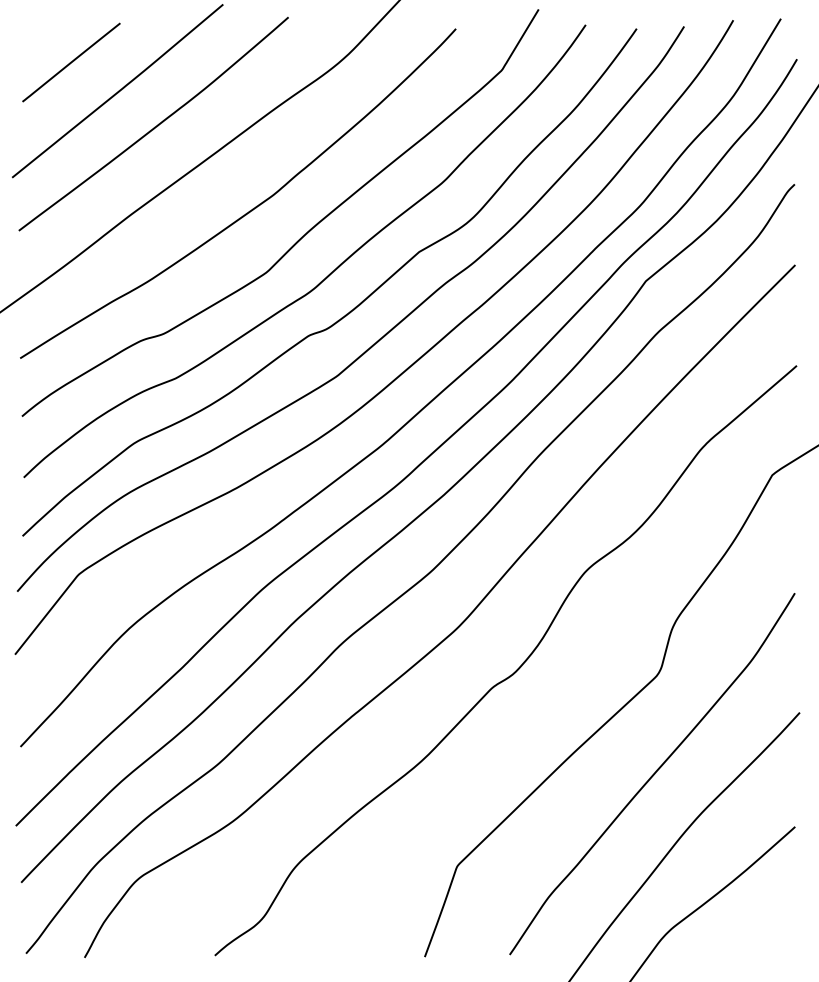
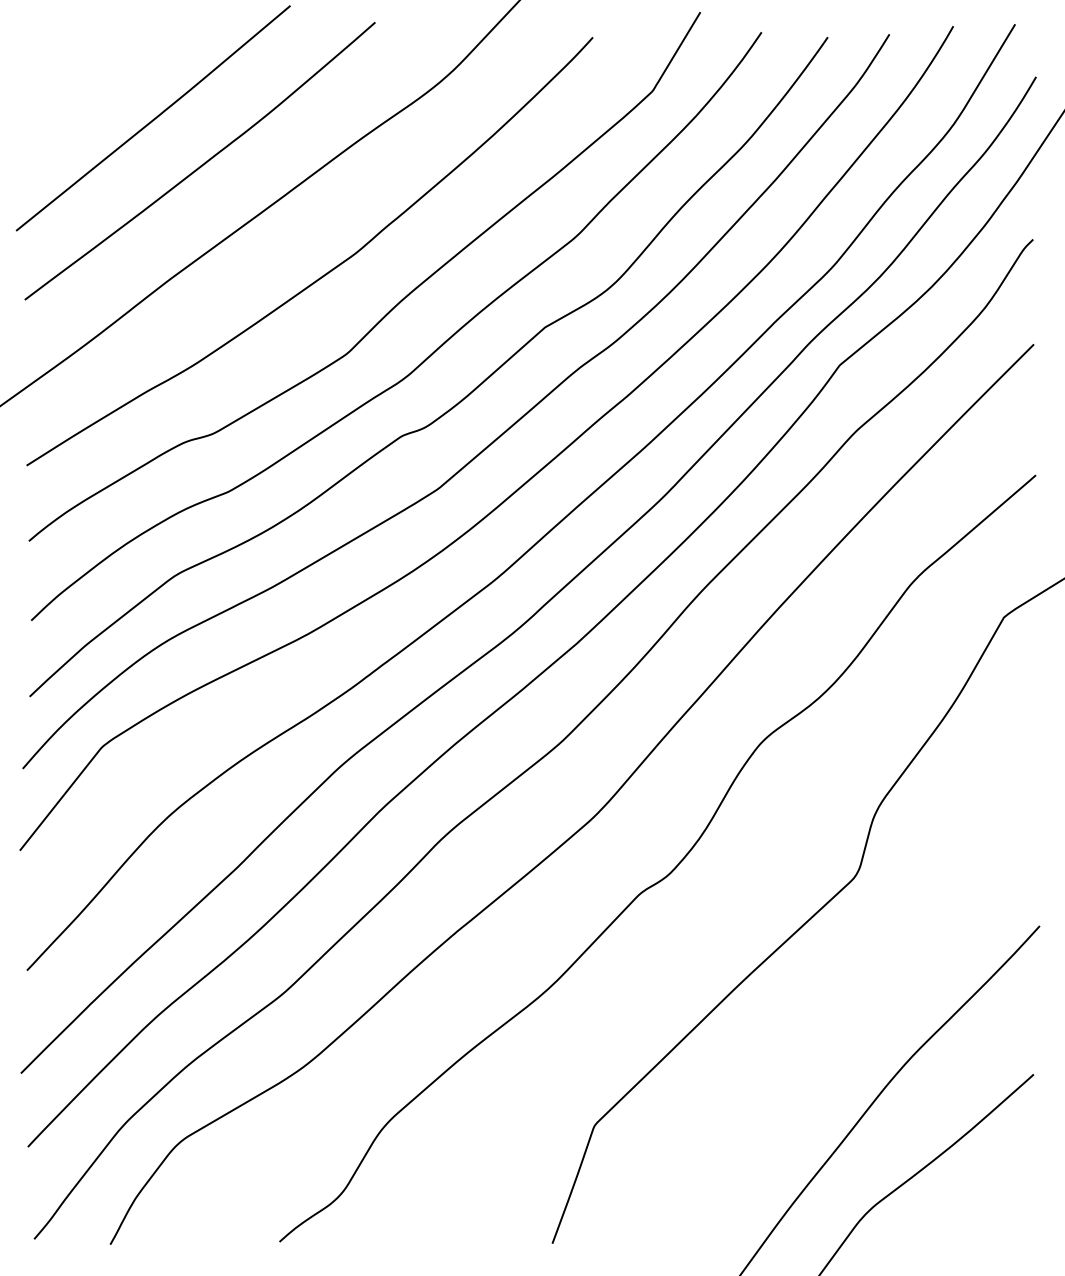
line: (71, 62) -> (93, 80), removed
curve: (652, 774) -> (848, 1006), removed

